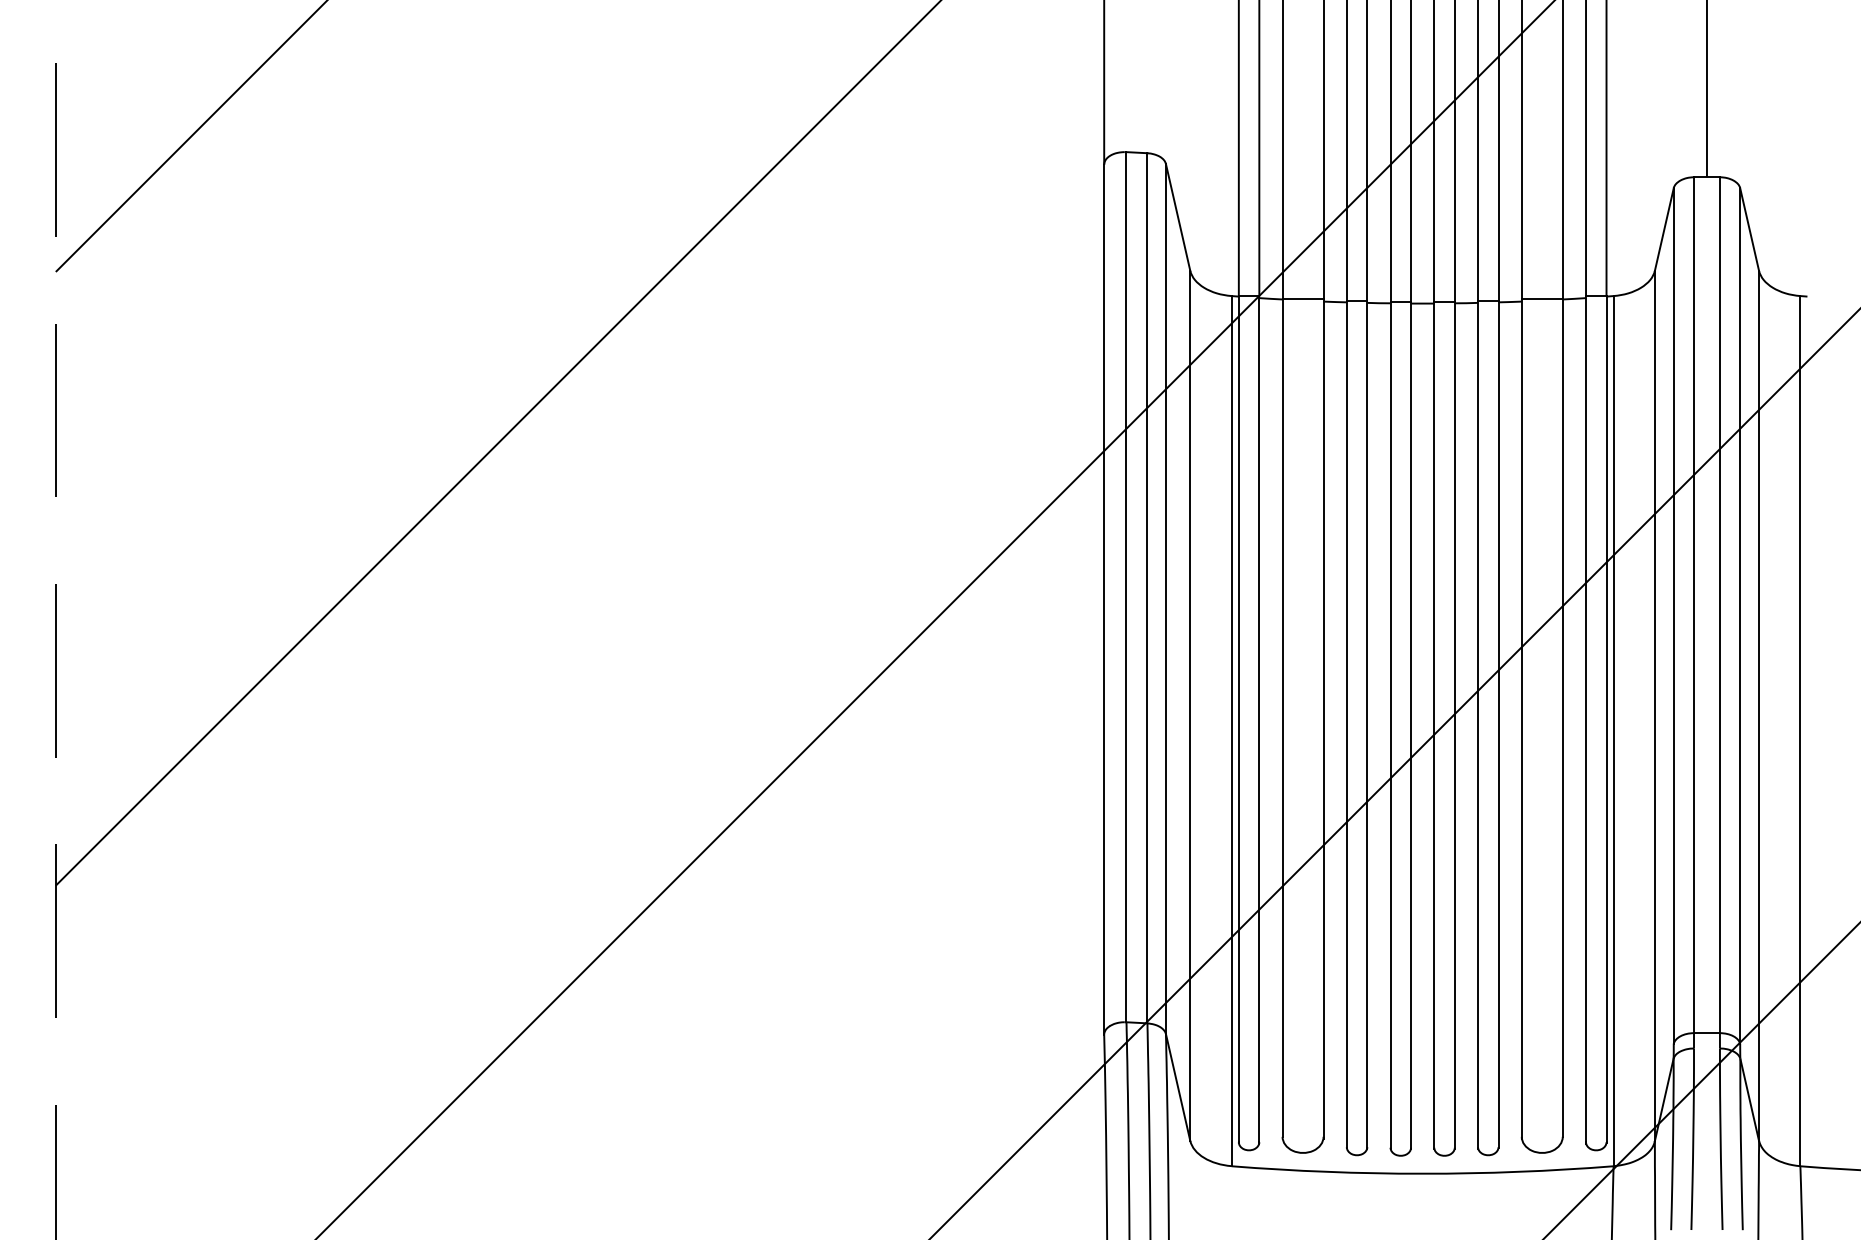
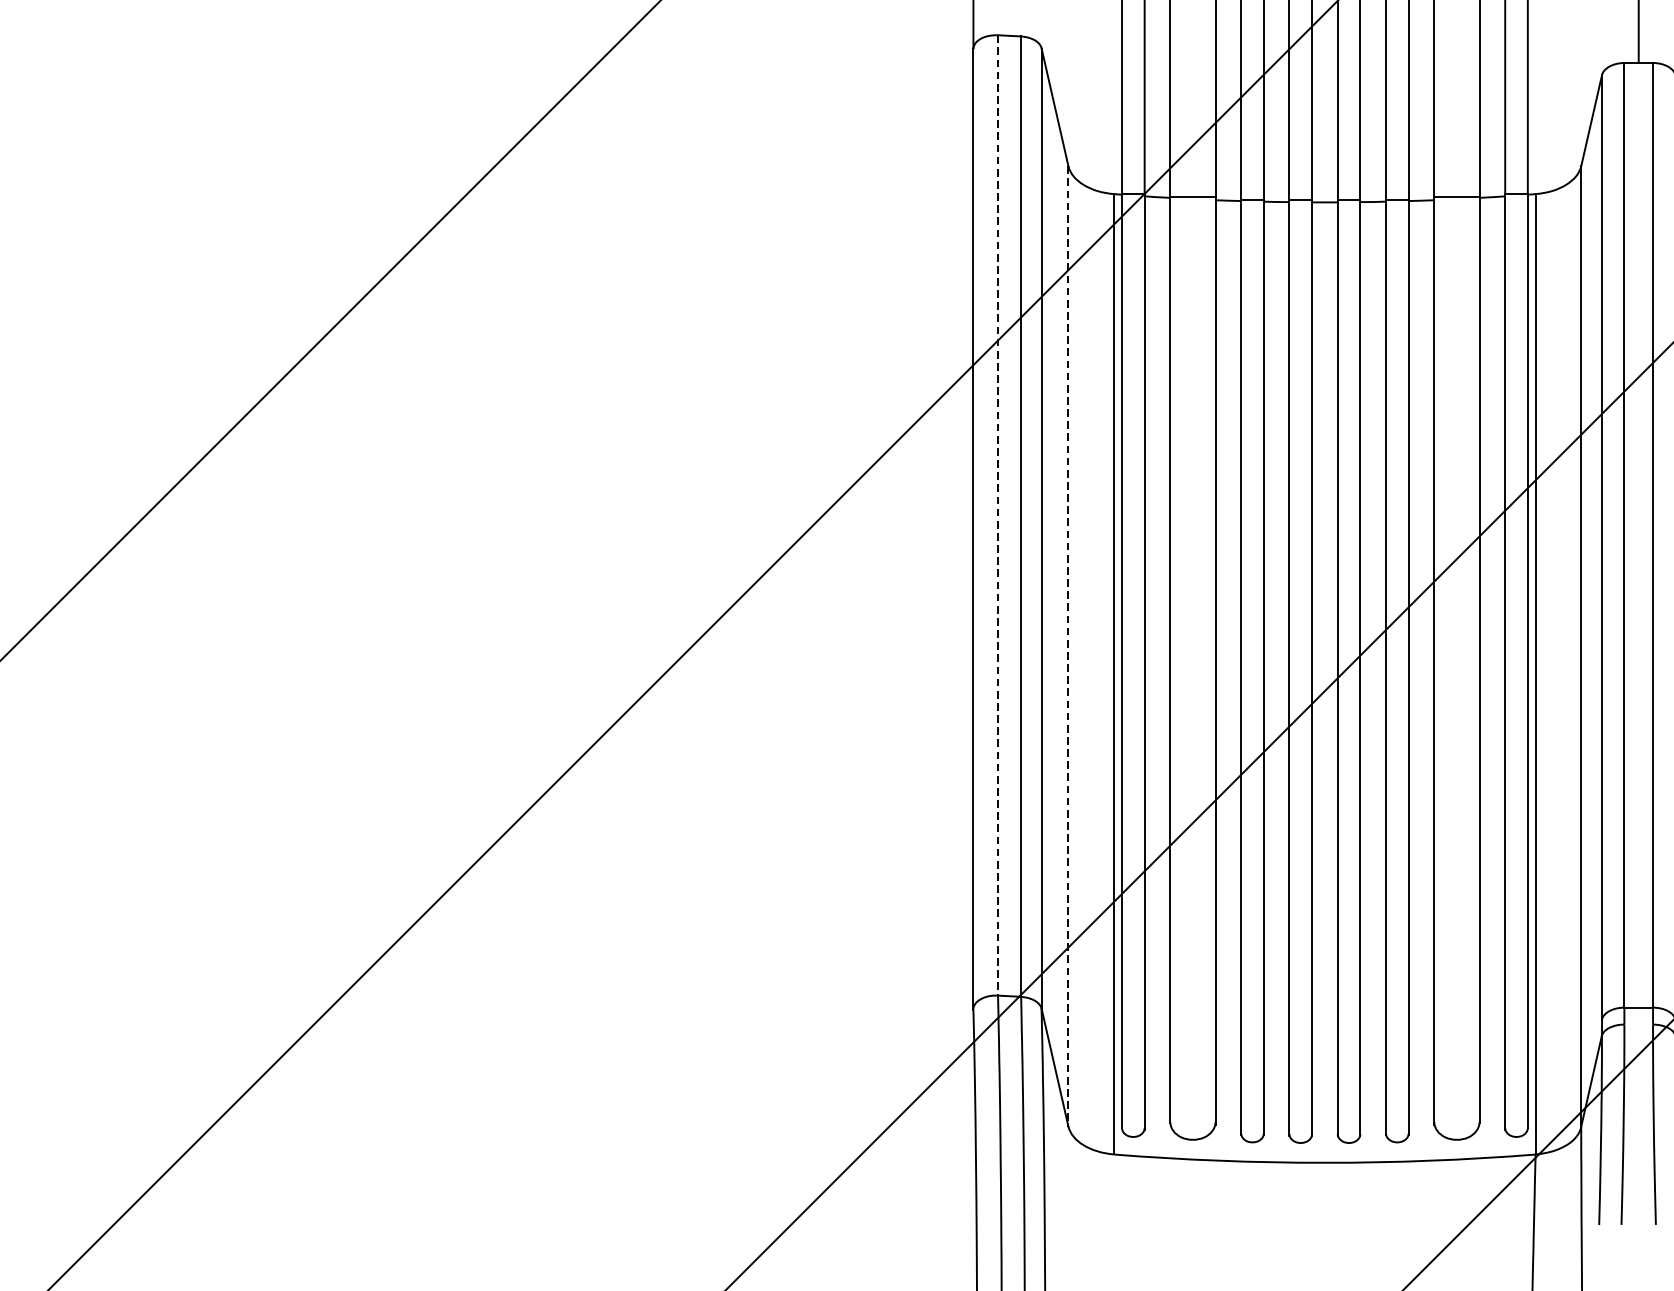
line: (1126, 587) -> (998, 515), solid -> dashed
line: (1190, 706) -> (1068, 647), solid -> dashed

